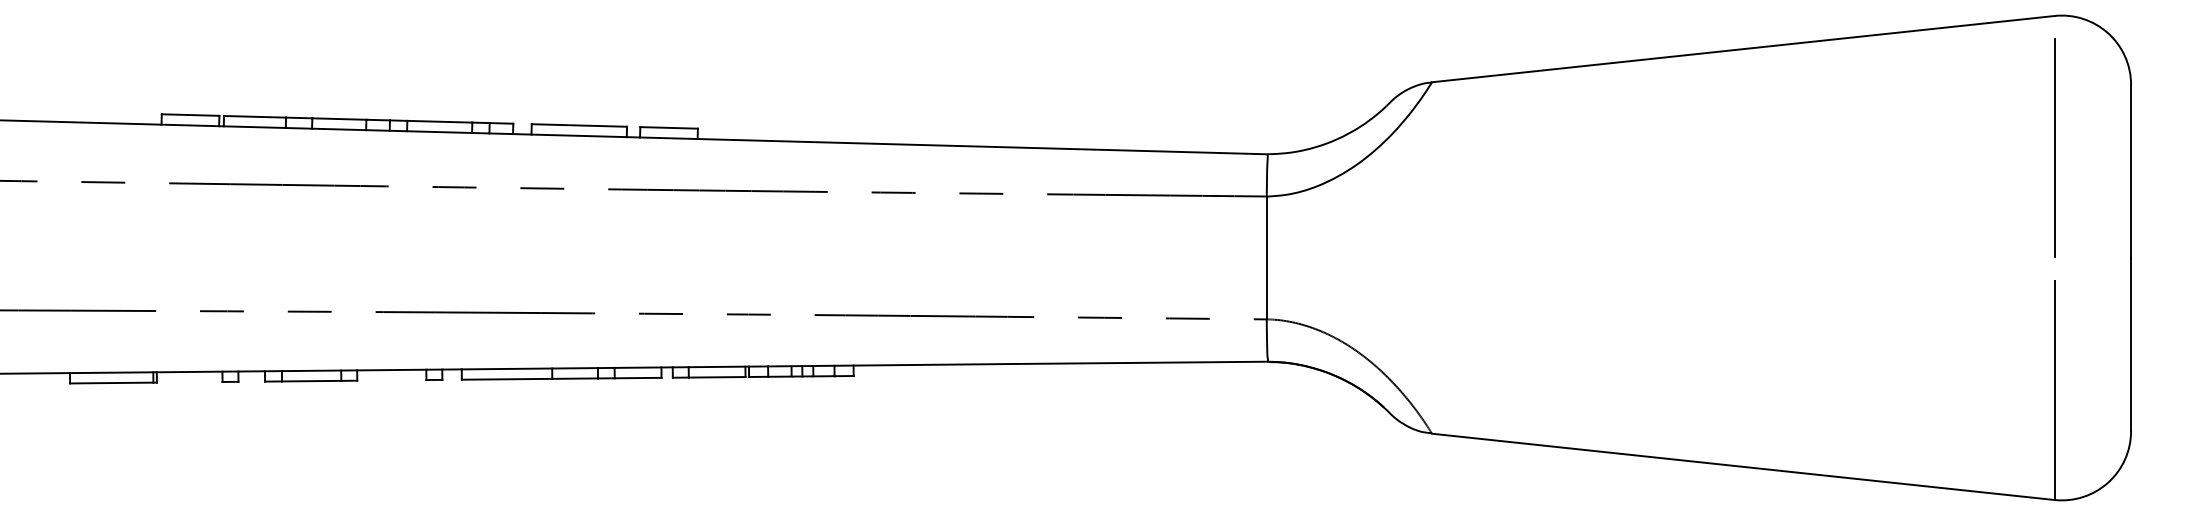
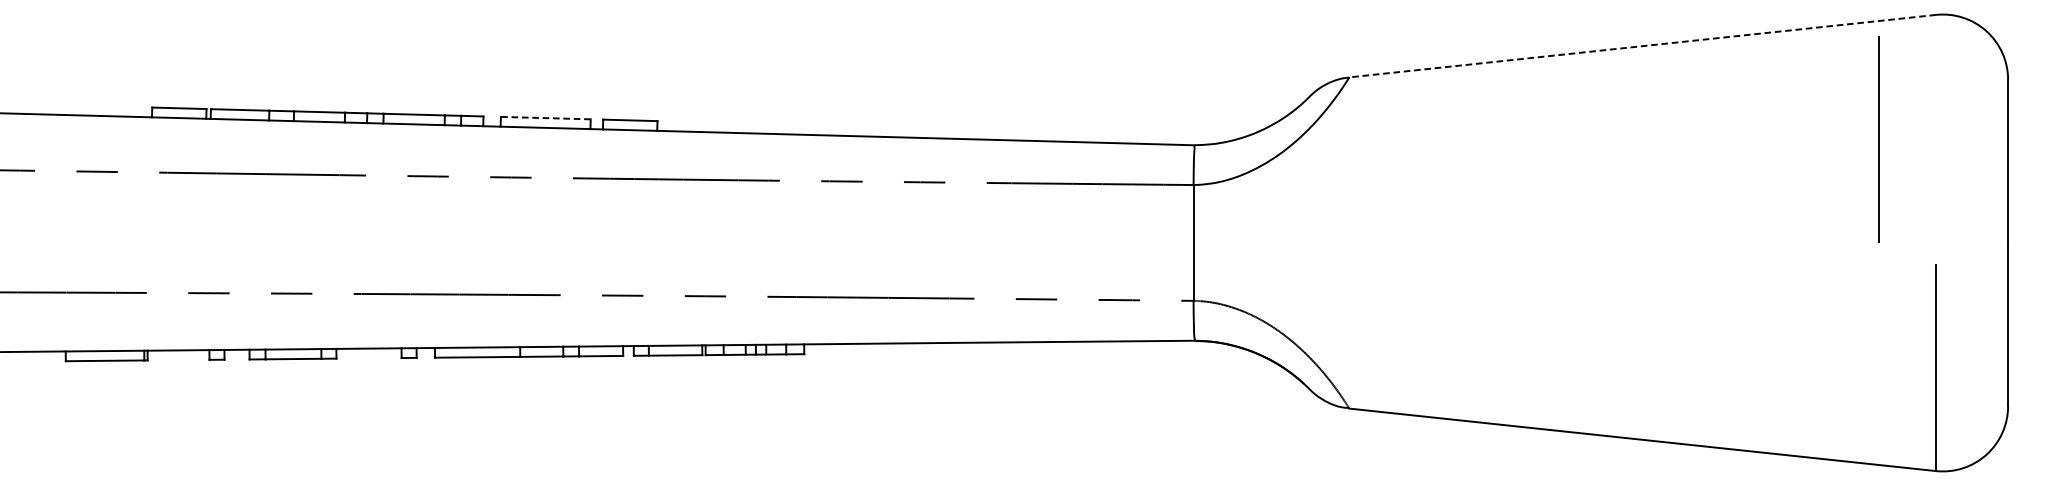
line: (1742, 49) -> (1641, 46), solid -> dashed
line: (579, 125) -> (545, 118), solid -> dashed
line: (2054, 147) -> (1878, 138), moved

